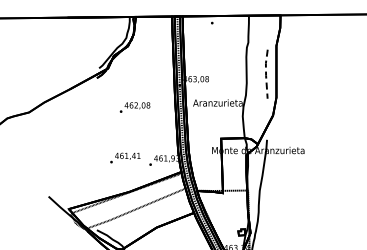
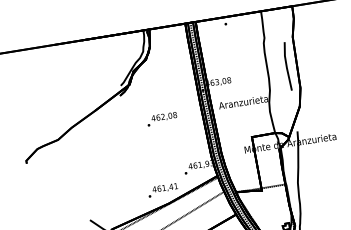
line: (266, 74) -> (287, 66), dashed -> solid
text: (125, 157) -> (163, 189), moved

